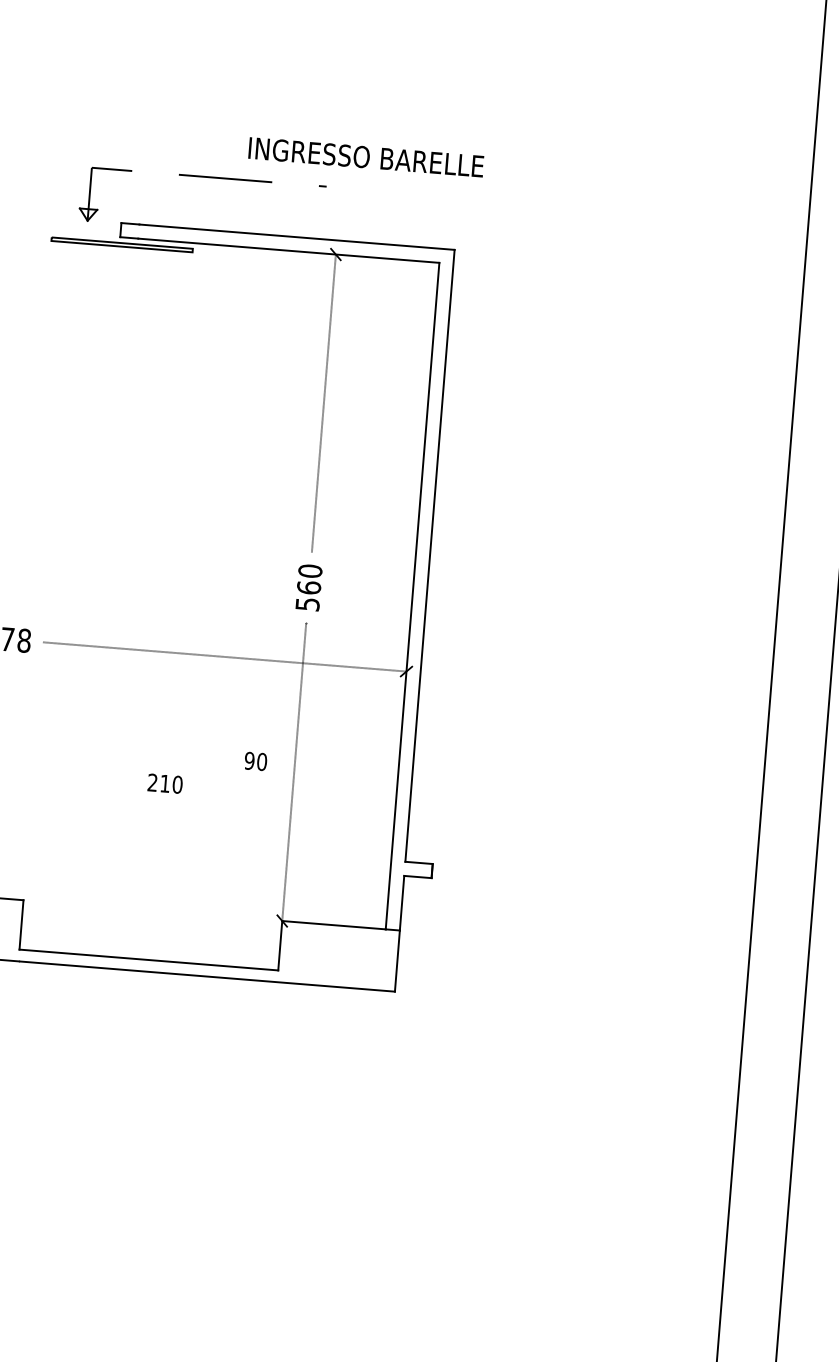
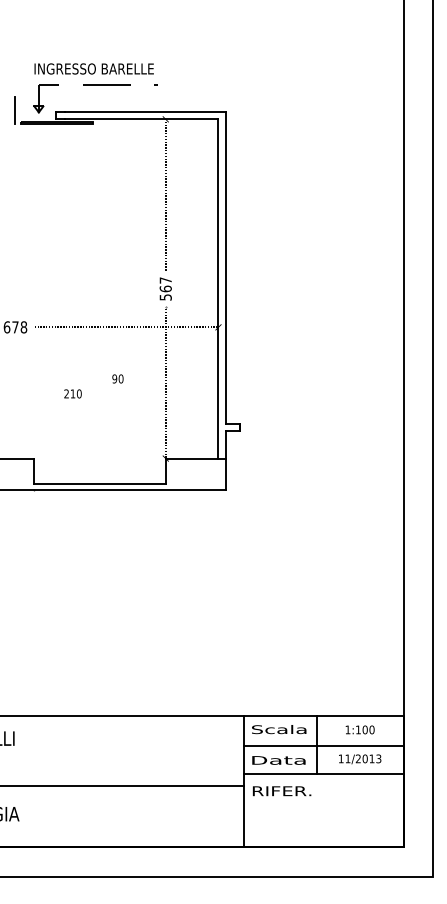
text: (364, 156) -> (93, 68), moved
line: (42, 213) -> (15, 110), added
text: (309, 571) -> (165, 280), 560 -> 567
text: (206, 772) -> (93, 386), moved

